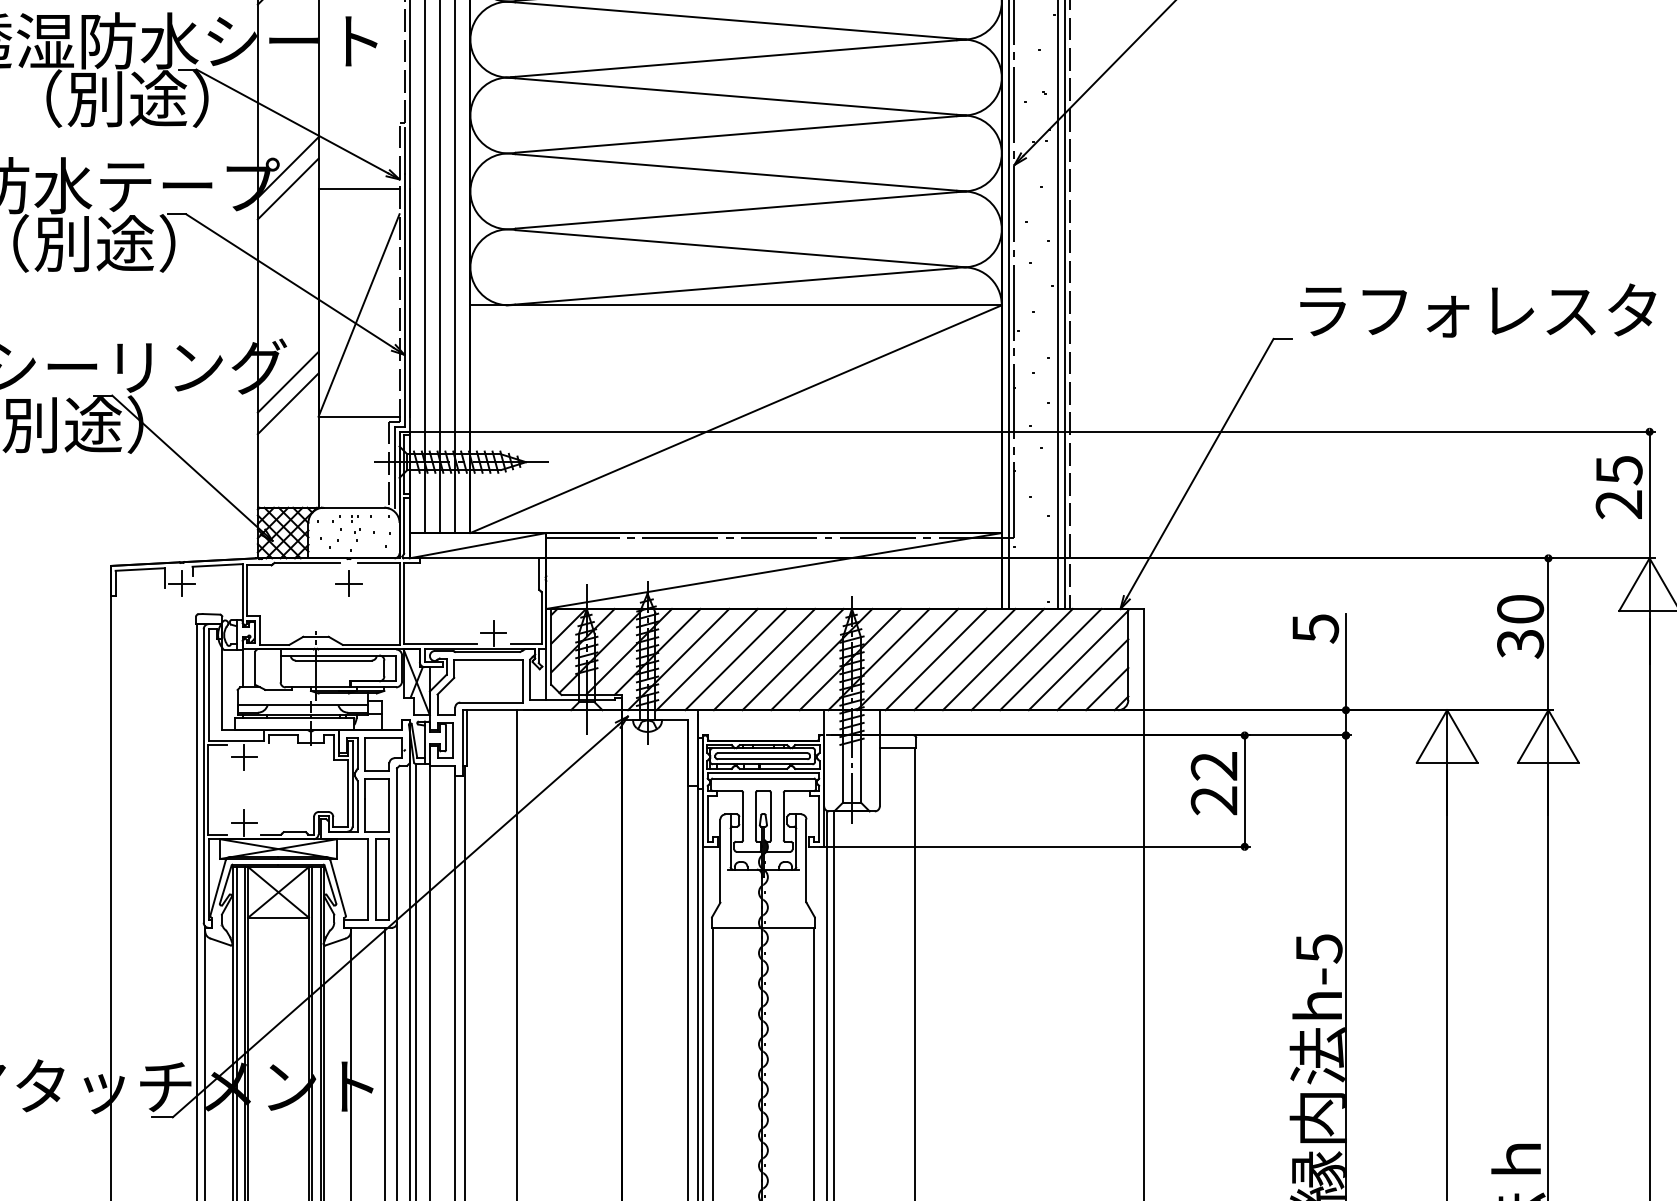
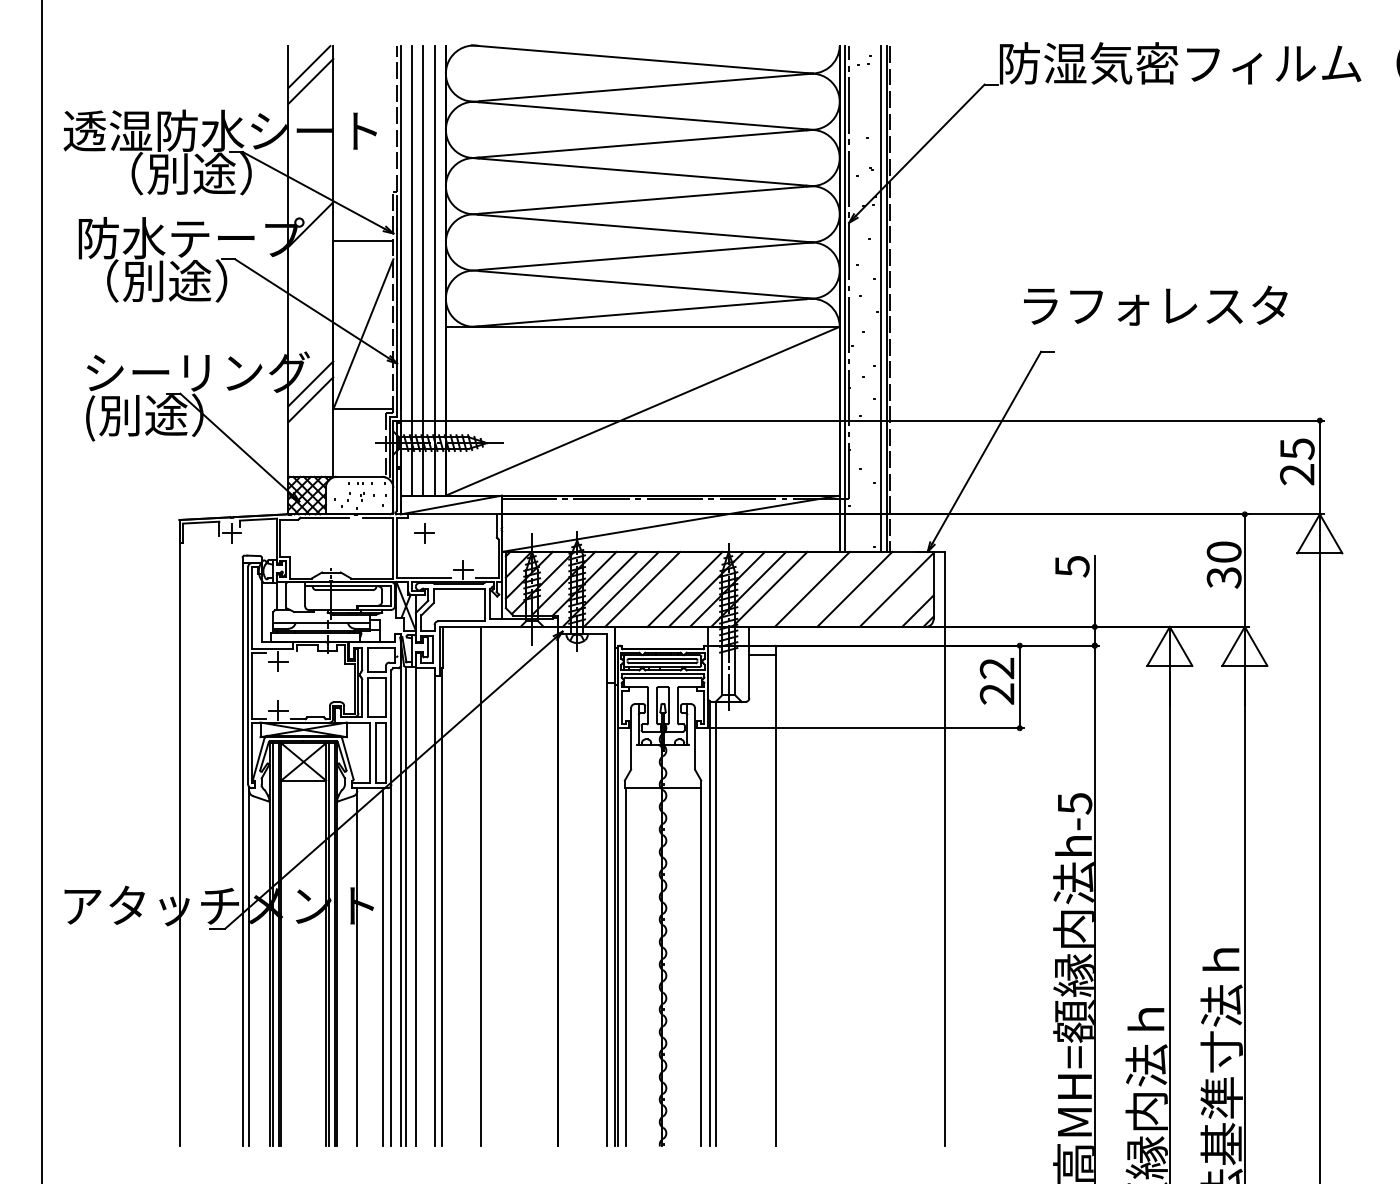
line: (287, 188) -> (310, 240), removed
text: (1477, 310) -> (1155, 305), moved
part: (348, 584) -> (424, 533), moved
line: (764, 658) -> (663, 588), removed
line: (935, 658) -> (790, 588), removed
line: (993, 658) -> (833, 588), removed
line: (1050, 658) -> (875, 588), removed
line: (1091, 674) -> (906, 600), removed

